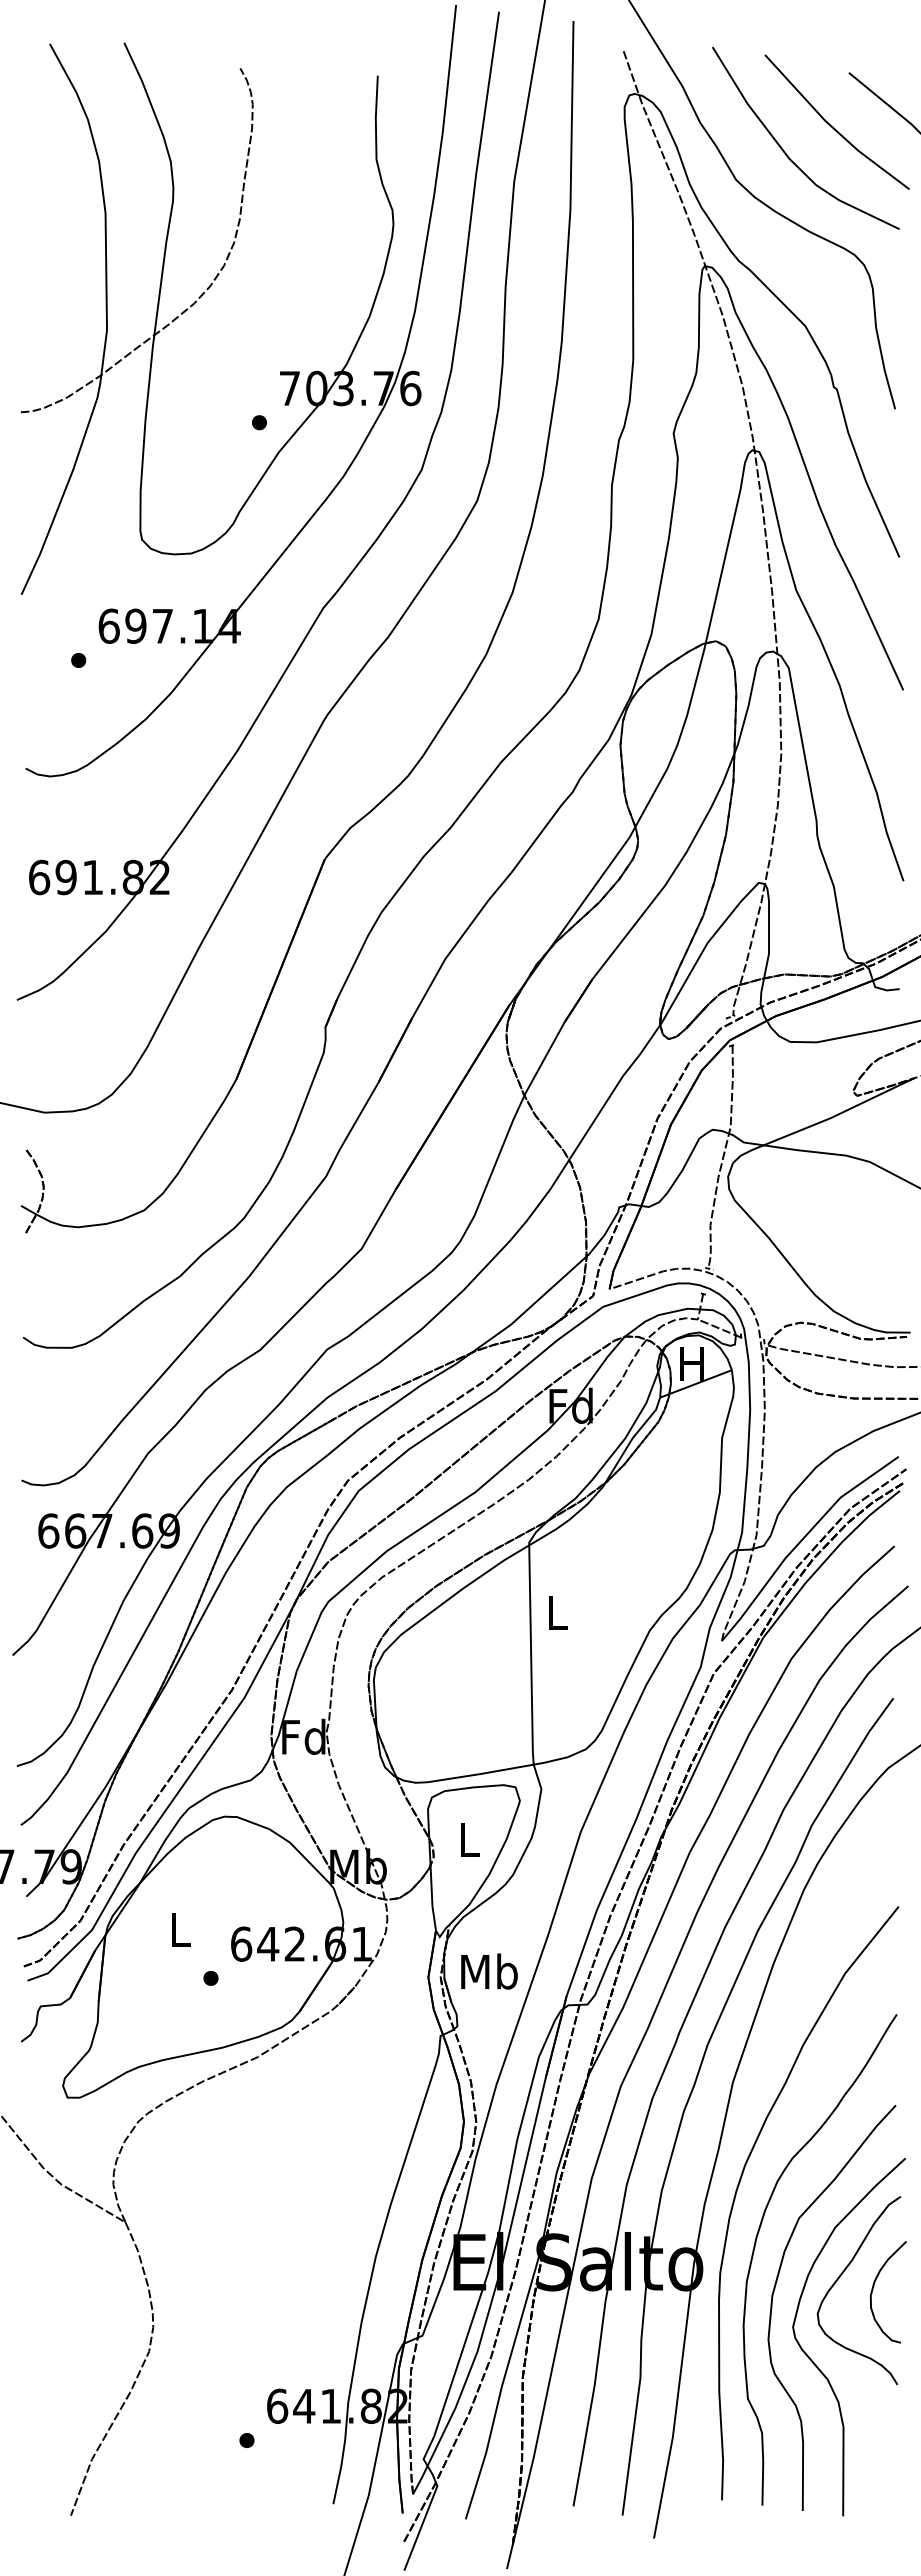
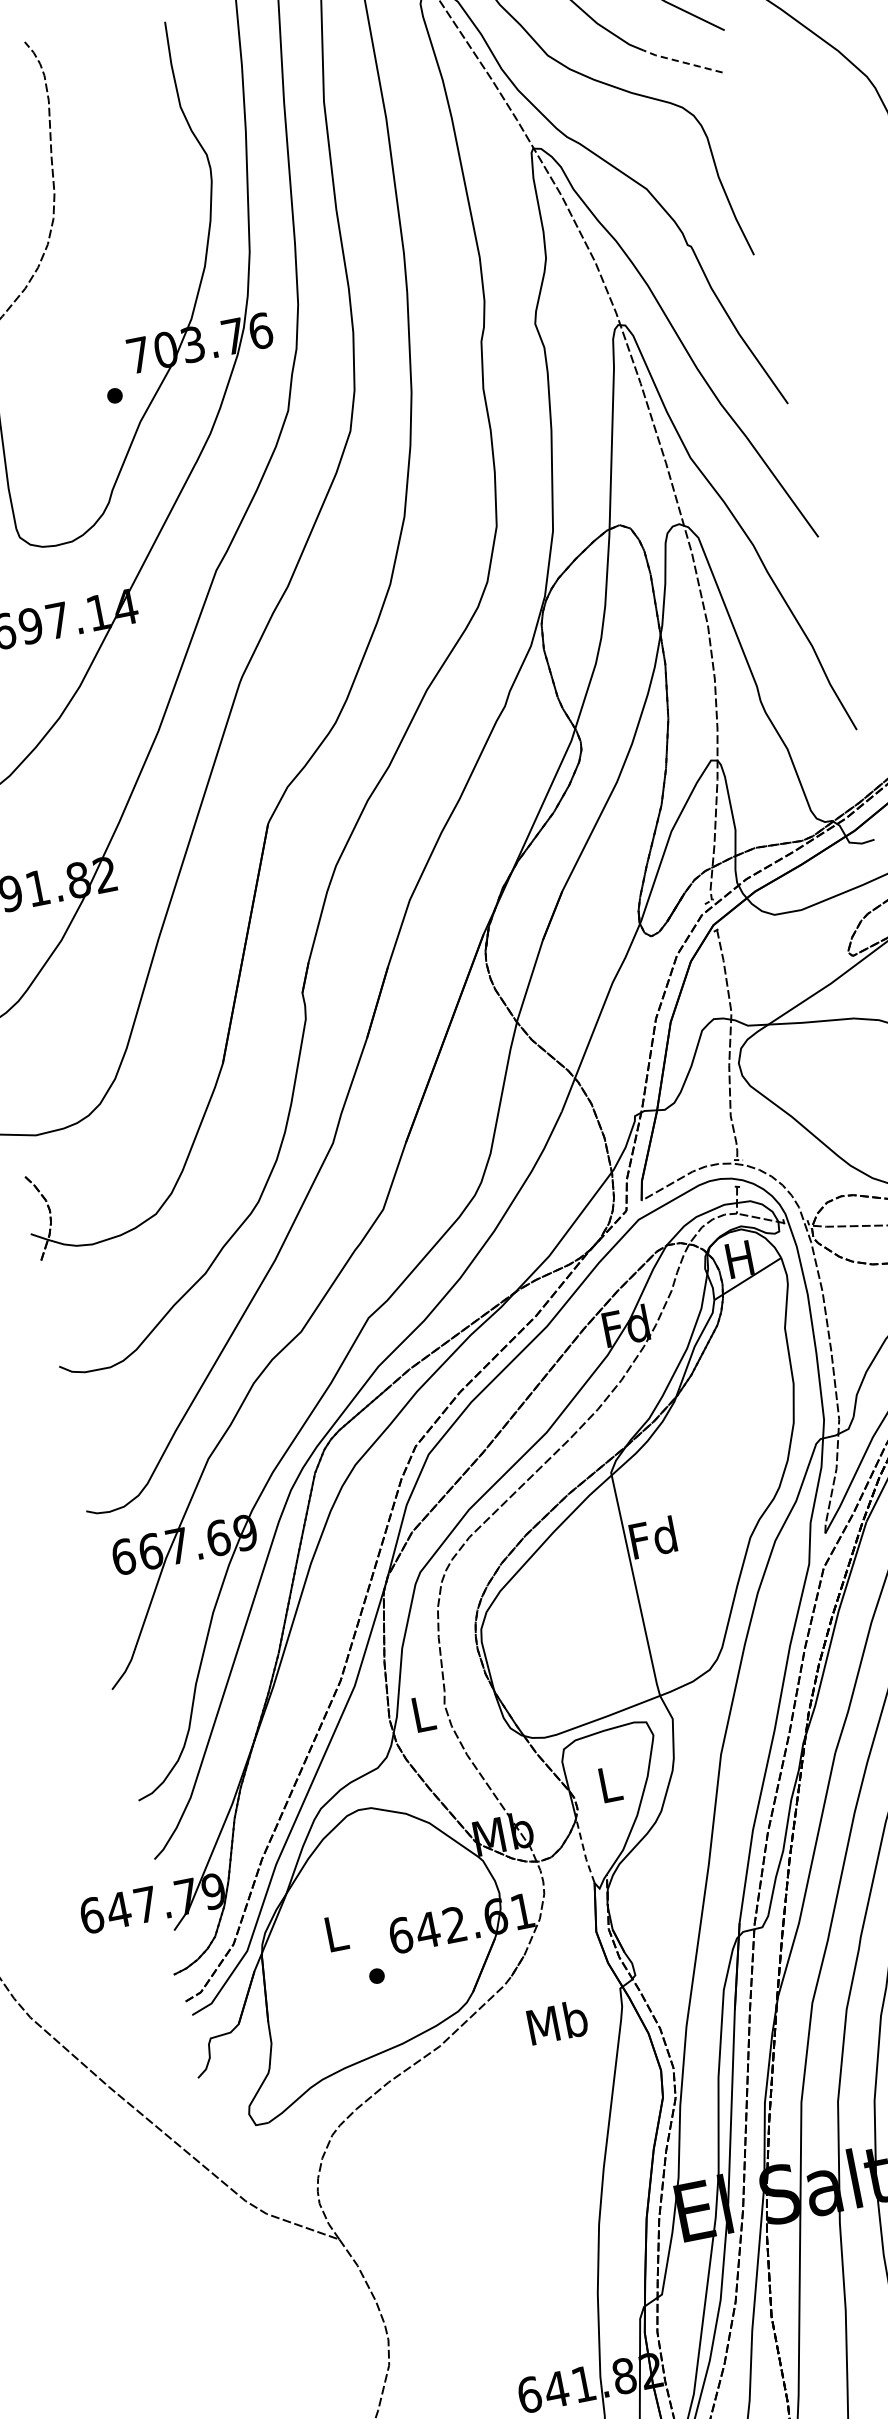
line: (862, 211) -> (681, 62), solid -> dashed
text: (556, 1612) -> (652, 1537), L -> Fd
text: (303, 1736) -> (422, 1713), Fd -> L
line: (432, 1898) -> (584, 1851), solid -> dashed
text: (489, 1971) -> (557, 2022), moved

